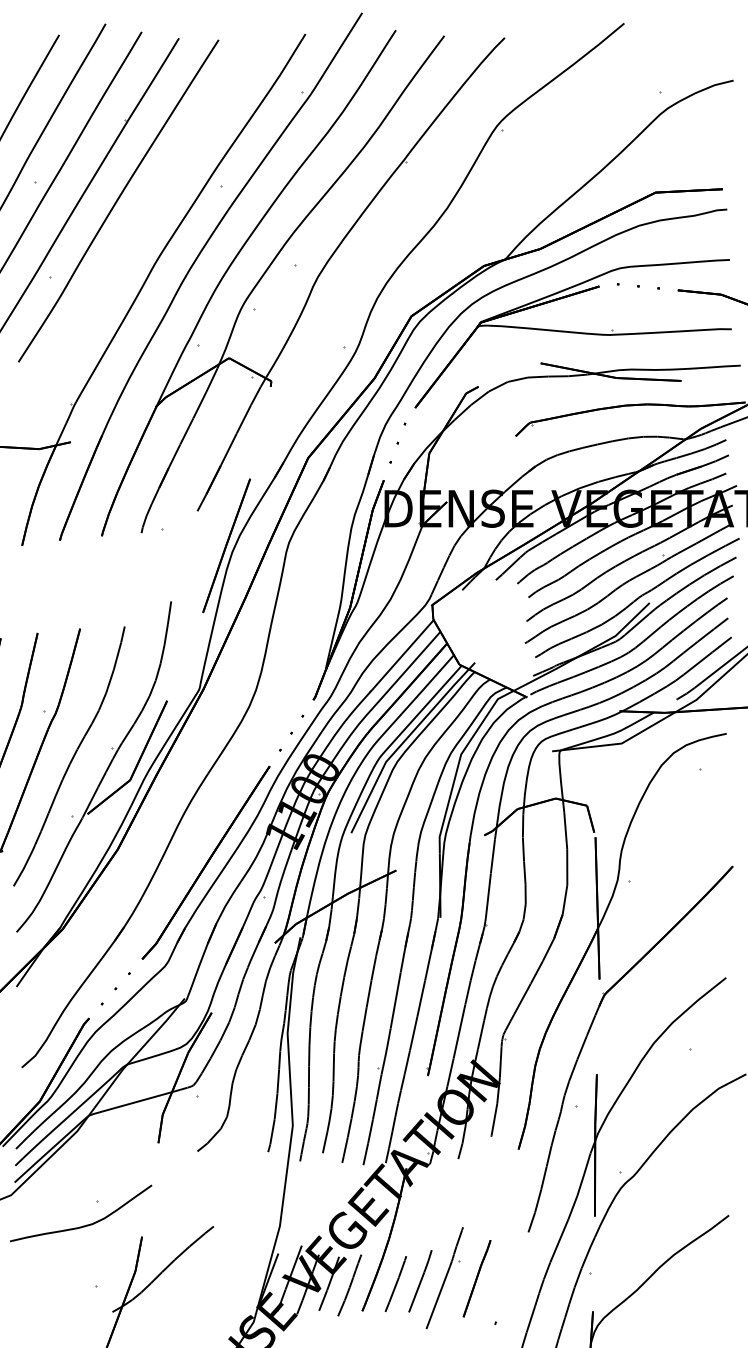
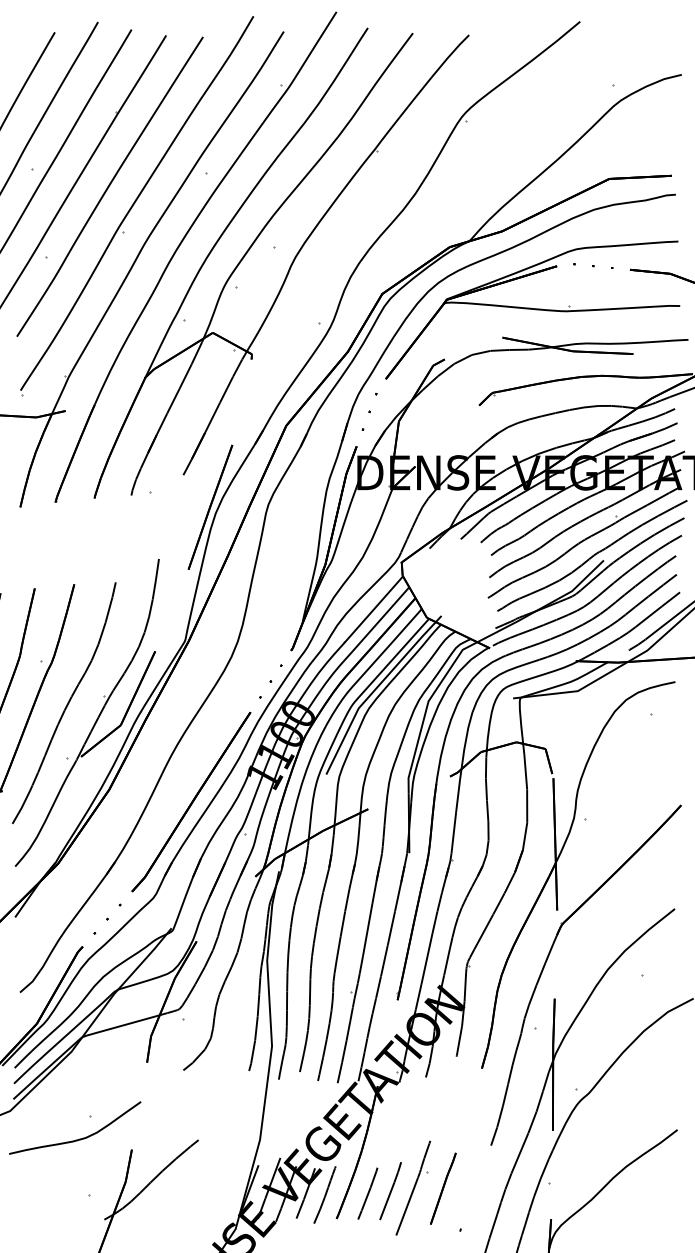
part: (147, 221) -> (136, 205), added

